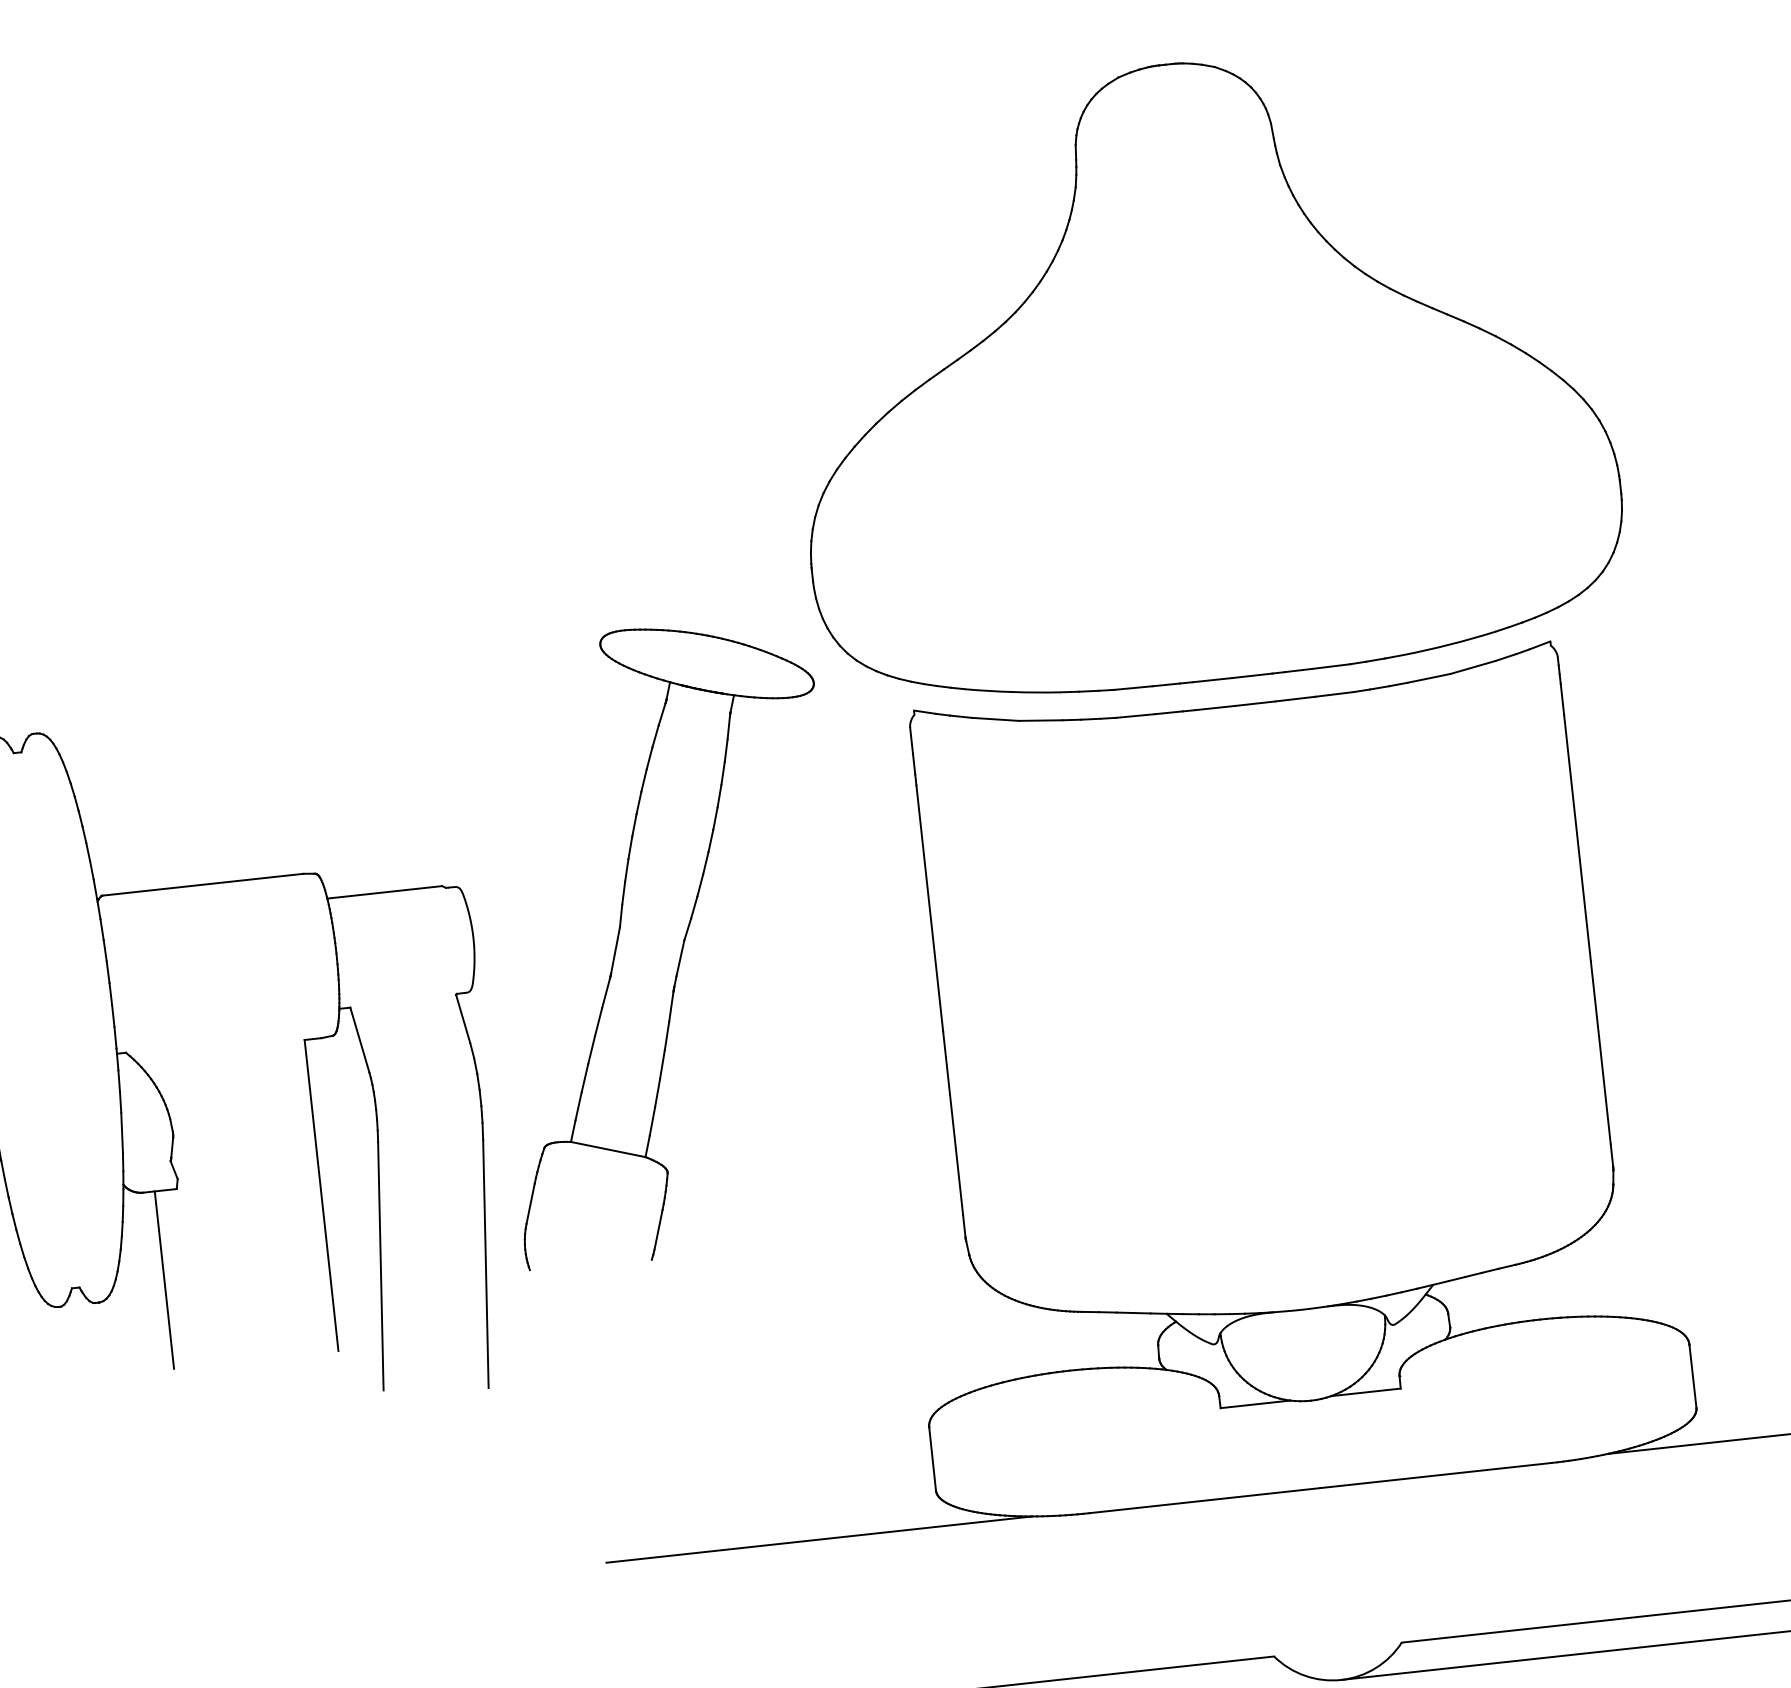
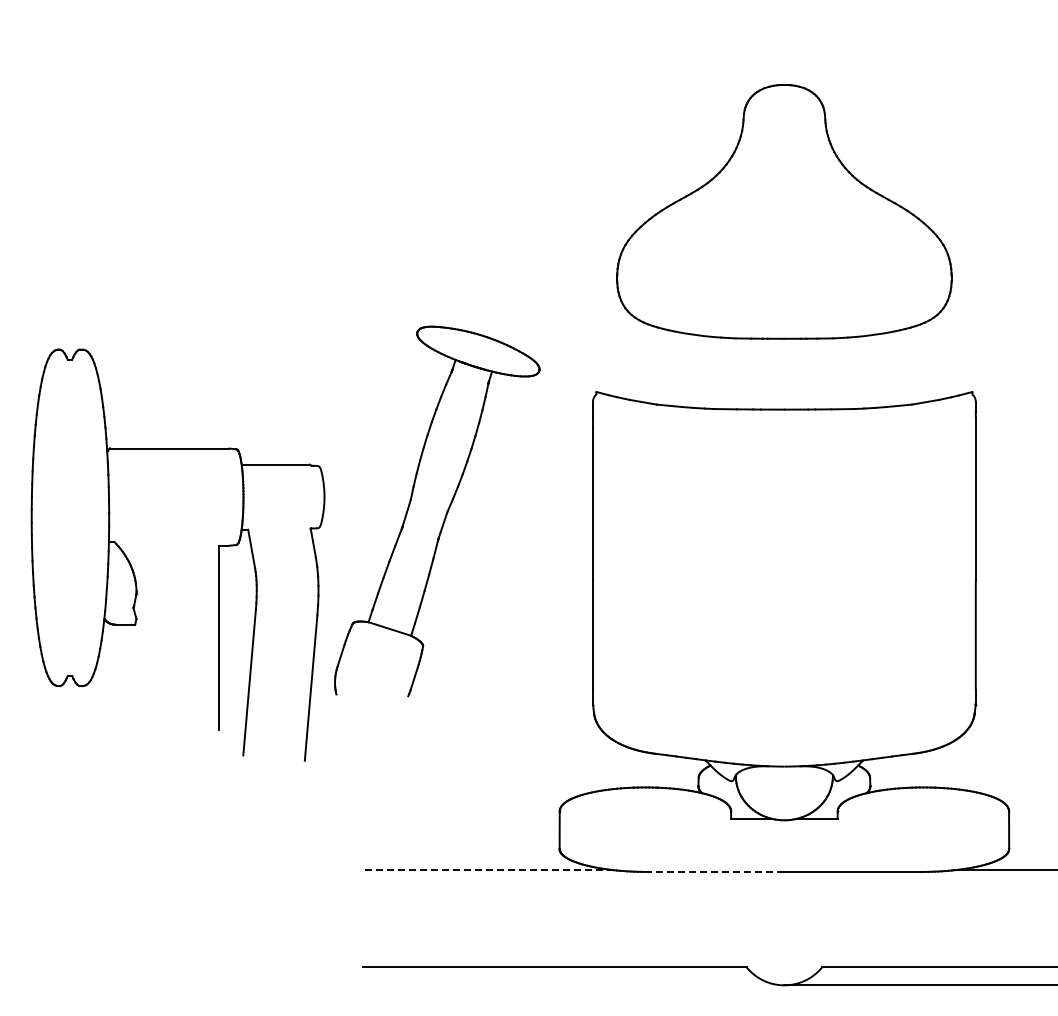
part: (1199, 370) -> (784, 211), size x0.7
line: (164, 1279) -> (122, 676), removed
line: (1203, 1499) -> (715, 871), solid -> dashed
line: (819, 1540) -> (488, 870), solid -> dashed

